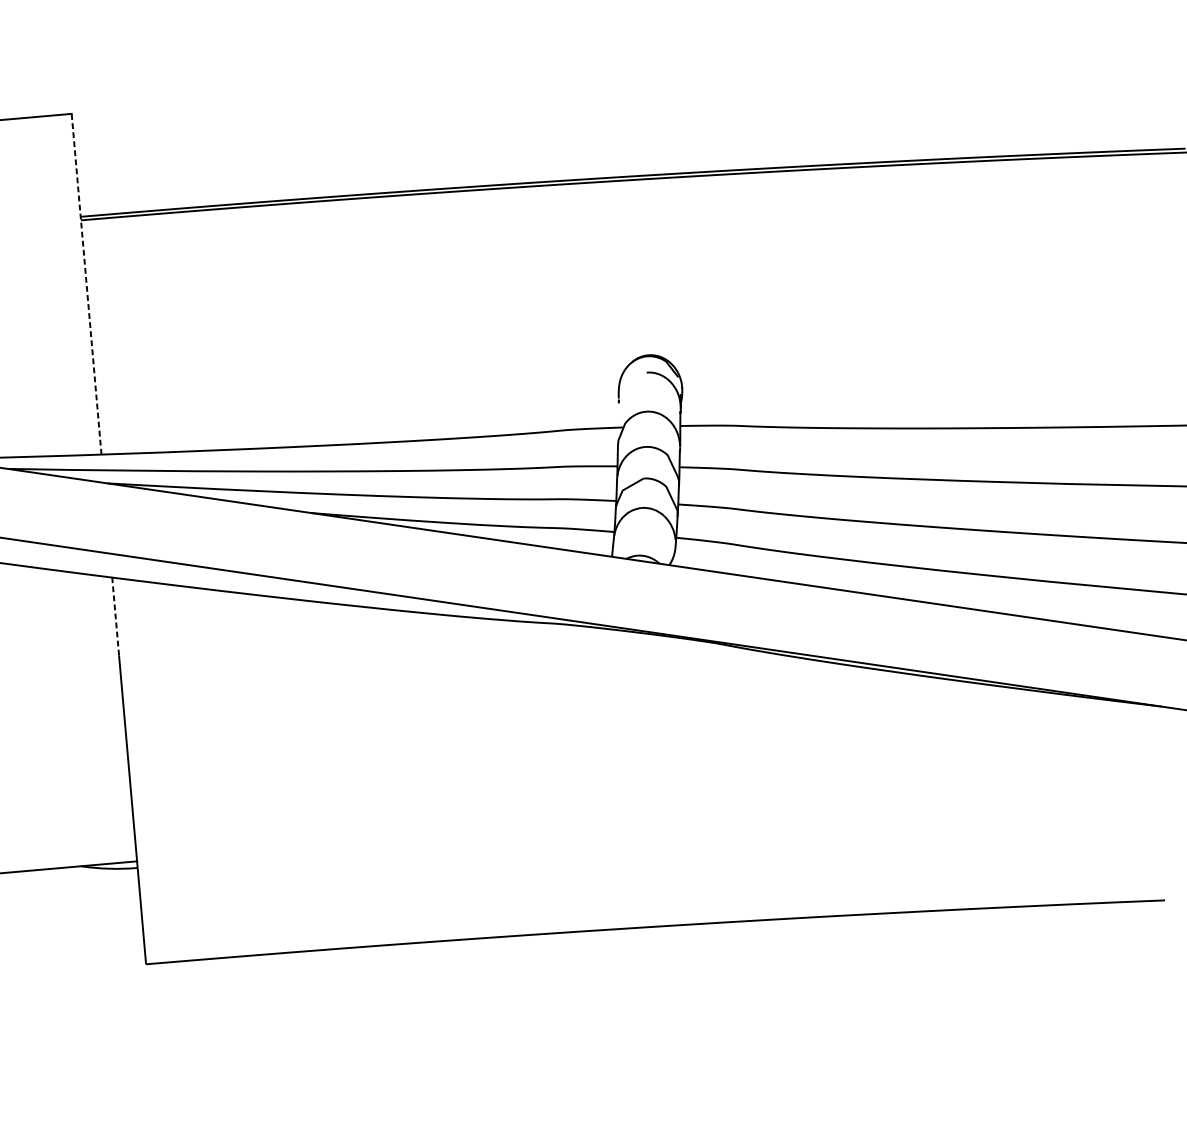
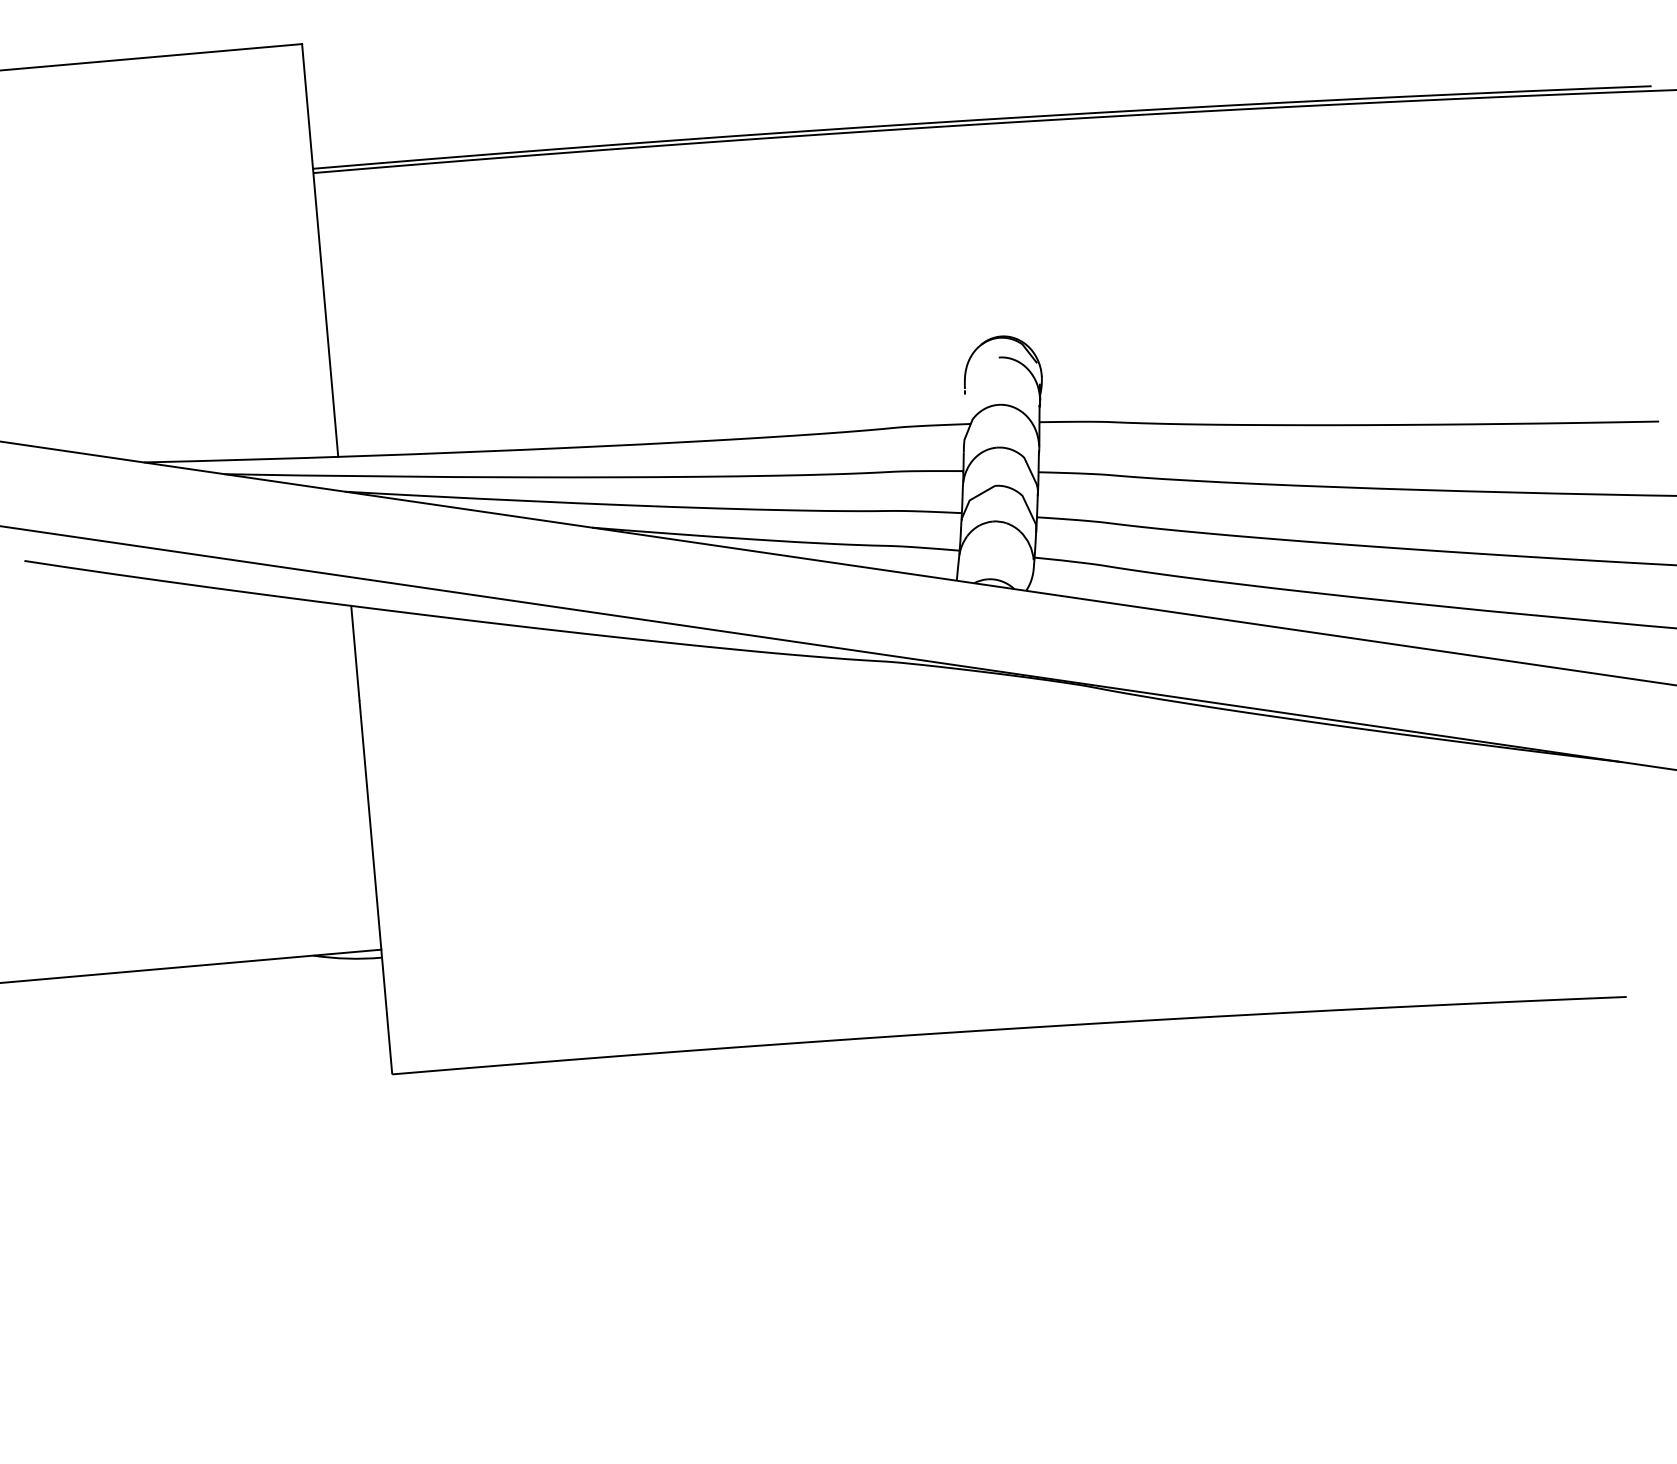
line: (86, 283) -> (320, 249), dashed -> solid
line: (115, 616) -> (355, 652), dashed -> solid

